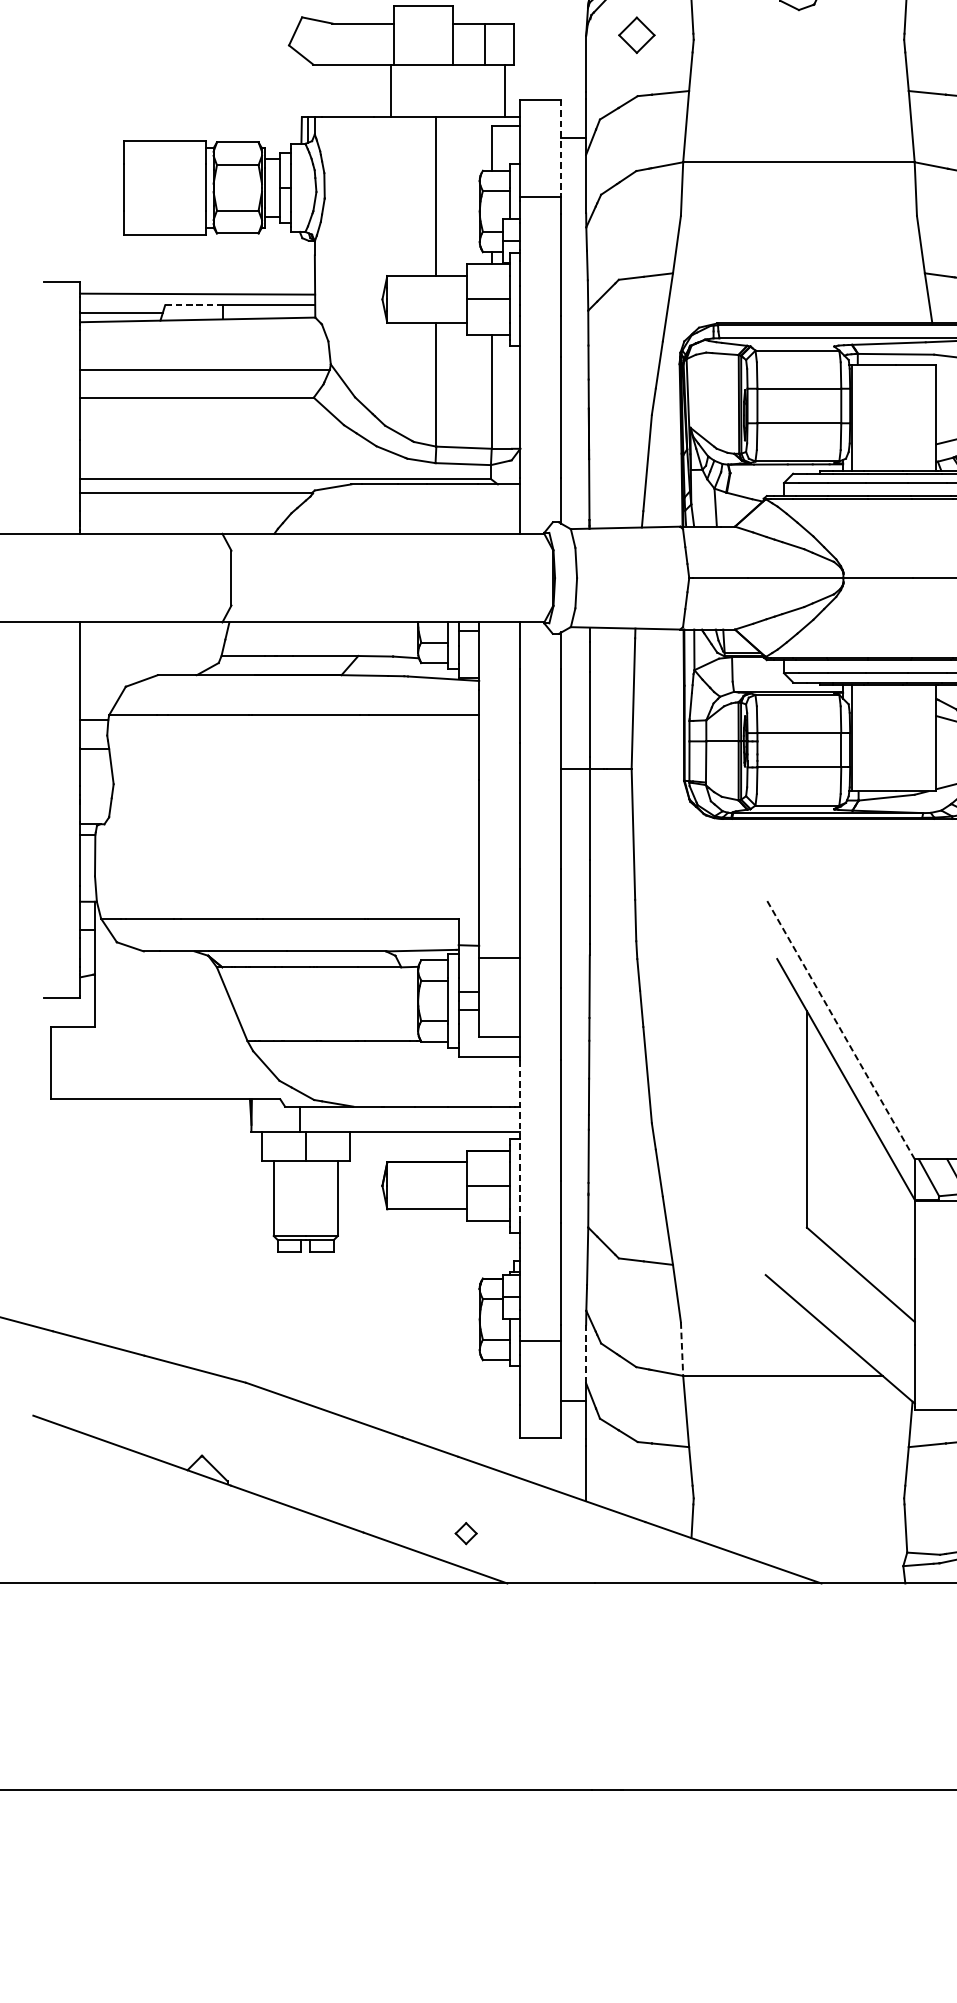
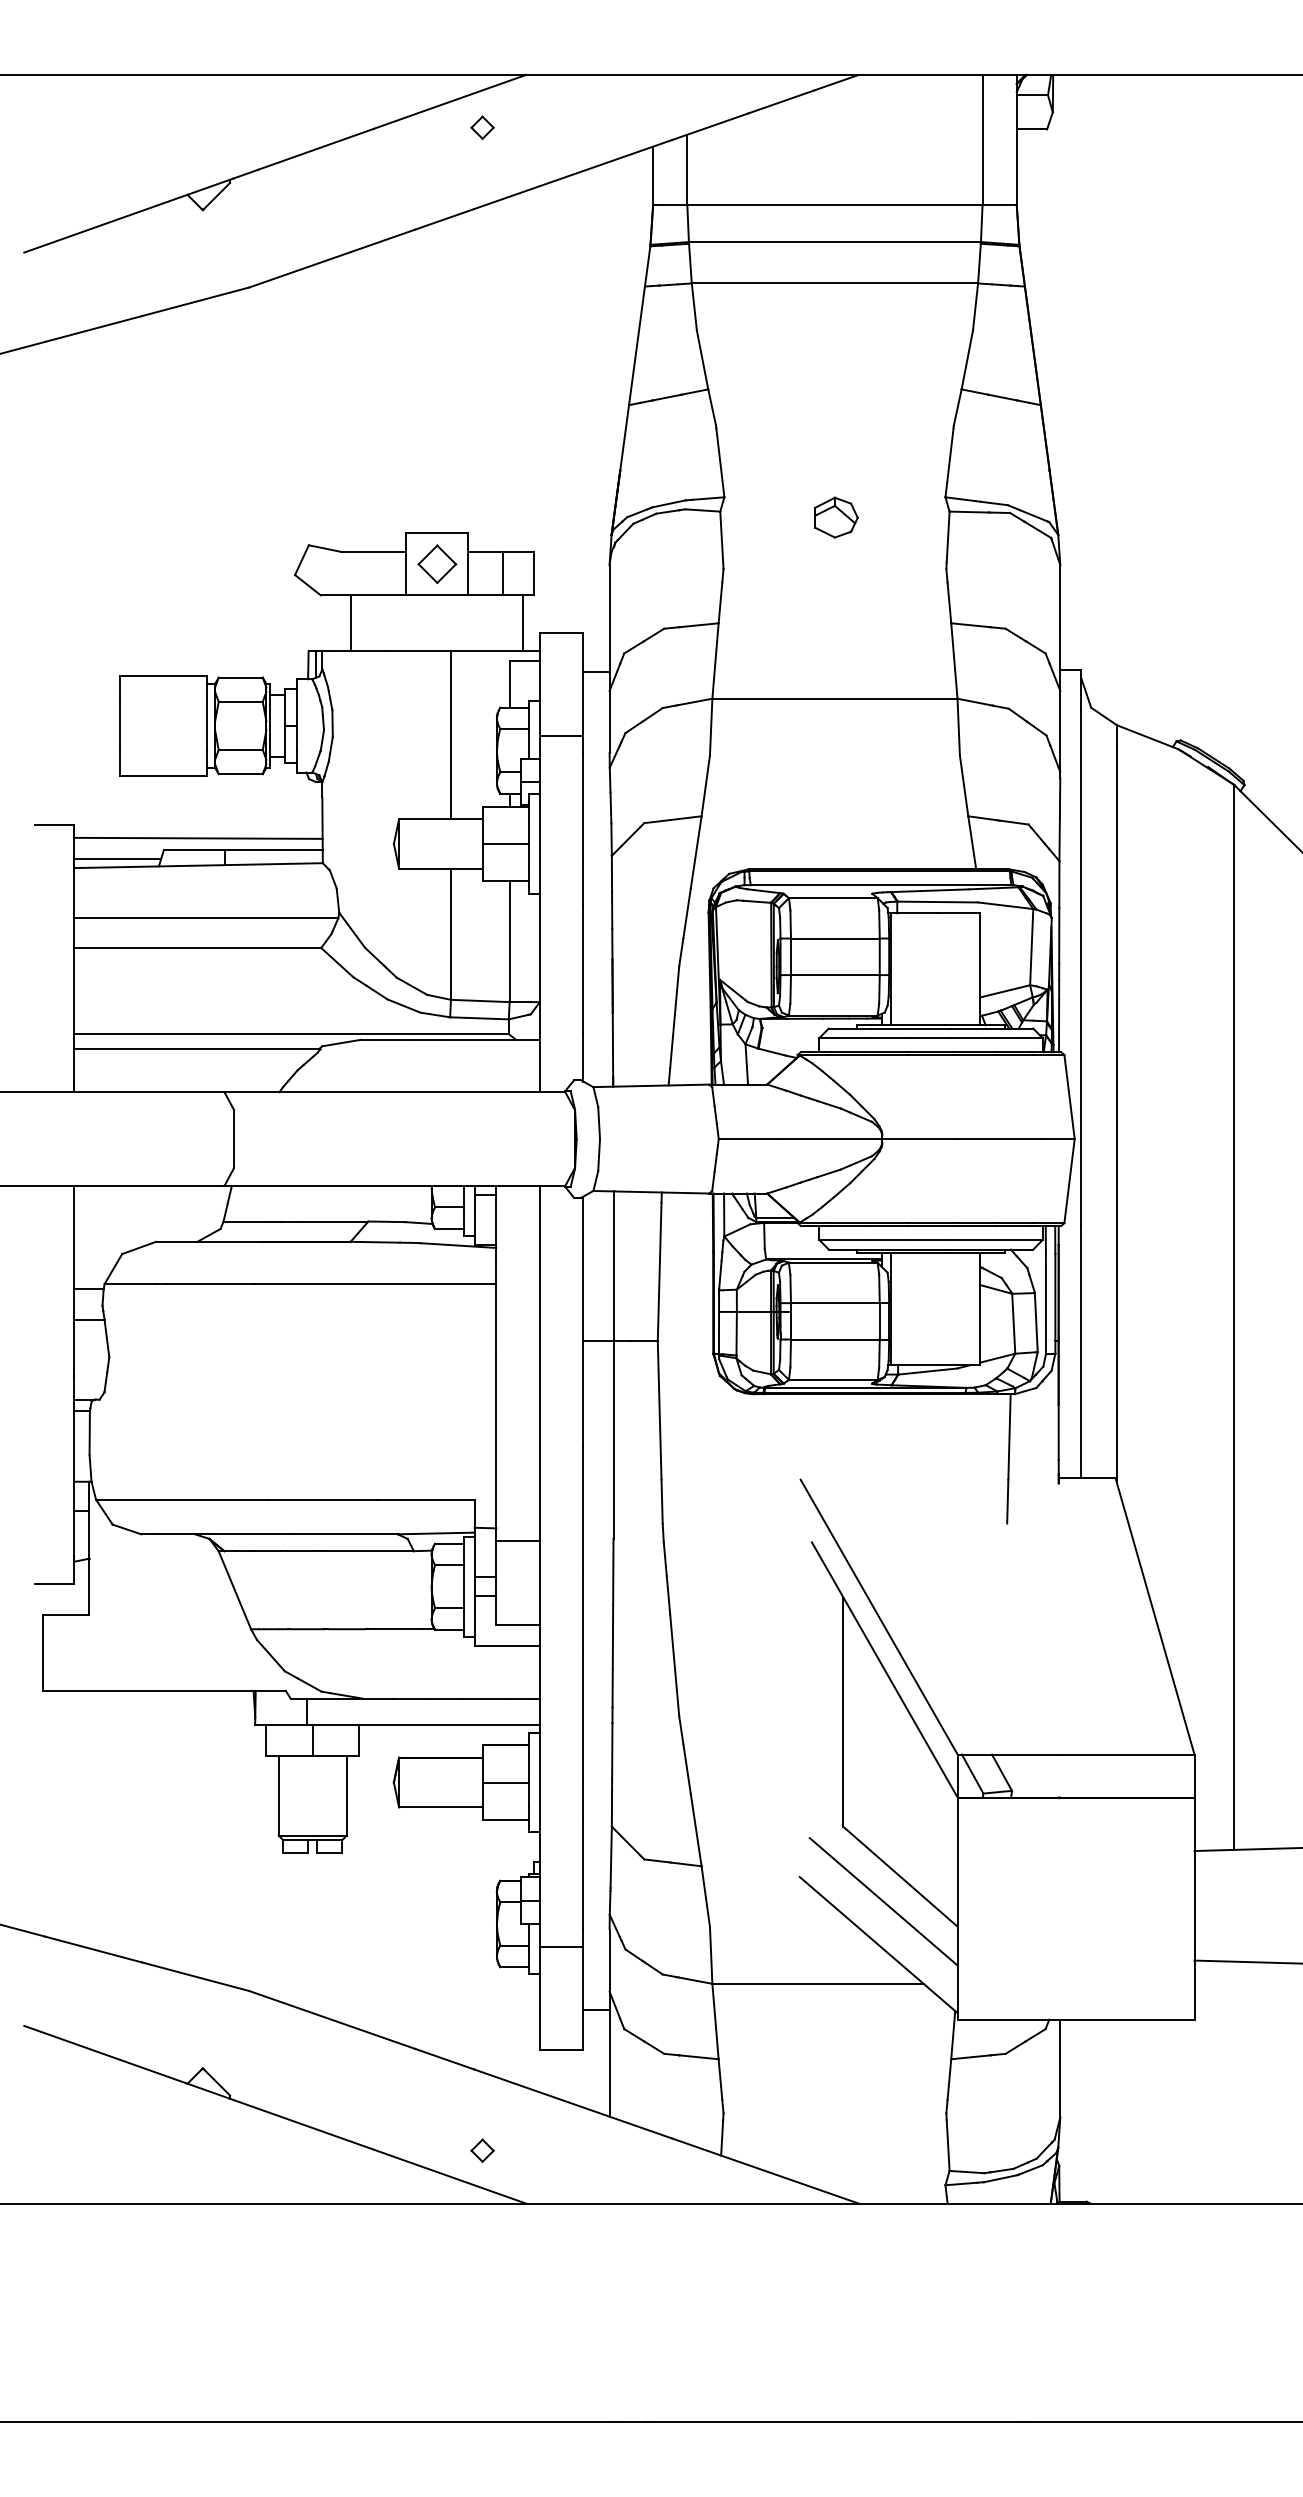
part: (637, 35) -> (437, 564), moved
line: (391, 91) -> (351, 623), moved
line: (561, 148) -> (583, 684), dashed -> solid
line: (194, 305) -> (194, 850), dashed -> solid
line: (840, 1029) -> (878, 1616), dashed -> solid
line: (519, 1141) -> (539, 1735), dashed -> solid
line: (844, 1298) -> (883, 1901), added
line: (682, 1349) -> (711, 1955), dashed -> solid
line: (586, 1354) -> (609, 1961), dashed -> solid

